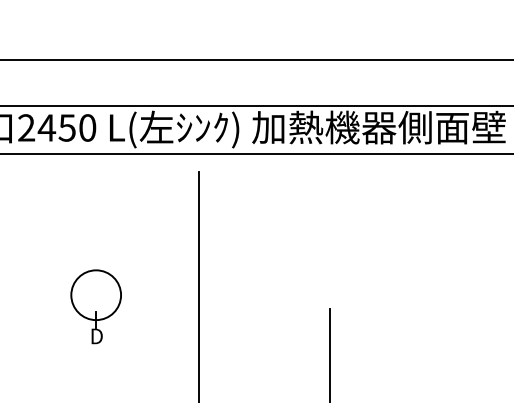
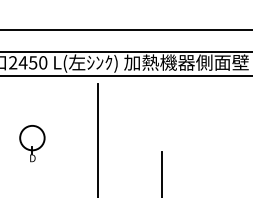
part: (96, 306) -> (32, 143), moved

